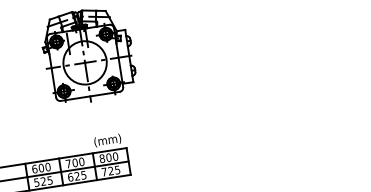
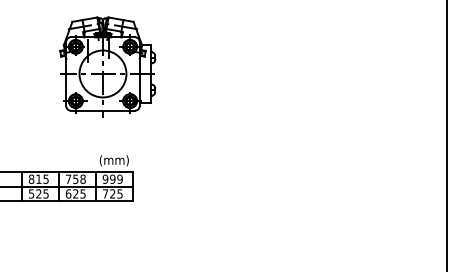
text: (108, 157) -> (112, 178), 800 -> 999
text: (78, 161) -> (79, 178), 700 -> 758
text: (40, 167) -> (38, 178), 600 -> 815

